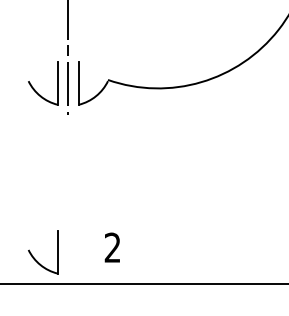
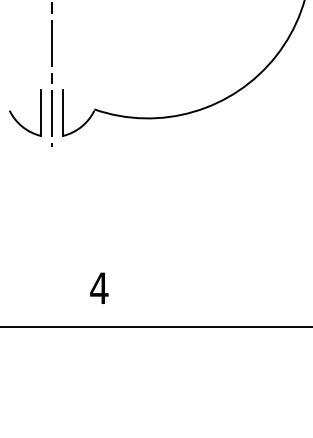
text: (112, 246) -> (99, 287), 2 -> 4
part: (35, 259) -> (17, 300), removed

